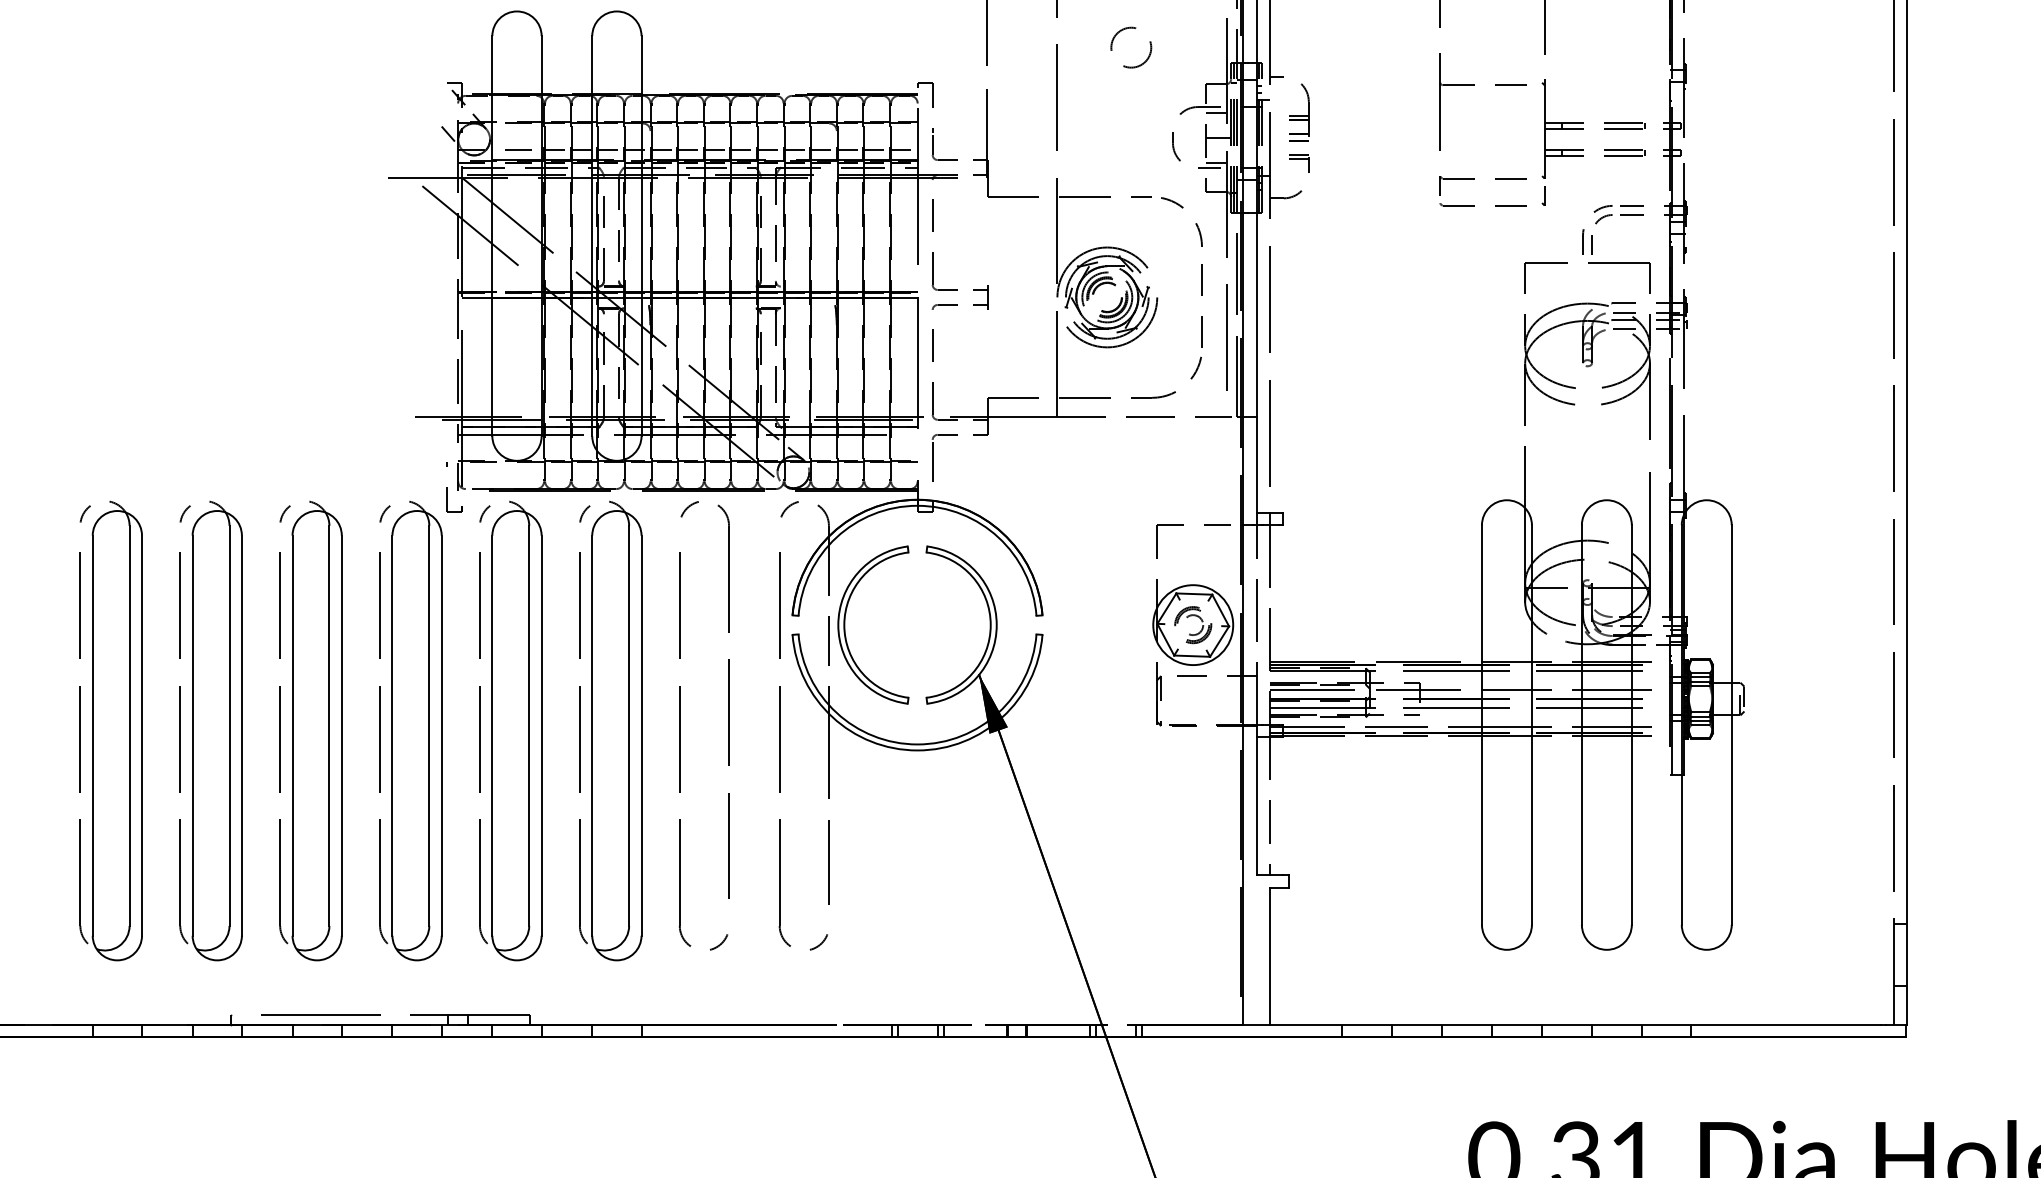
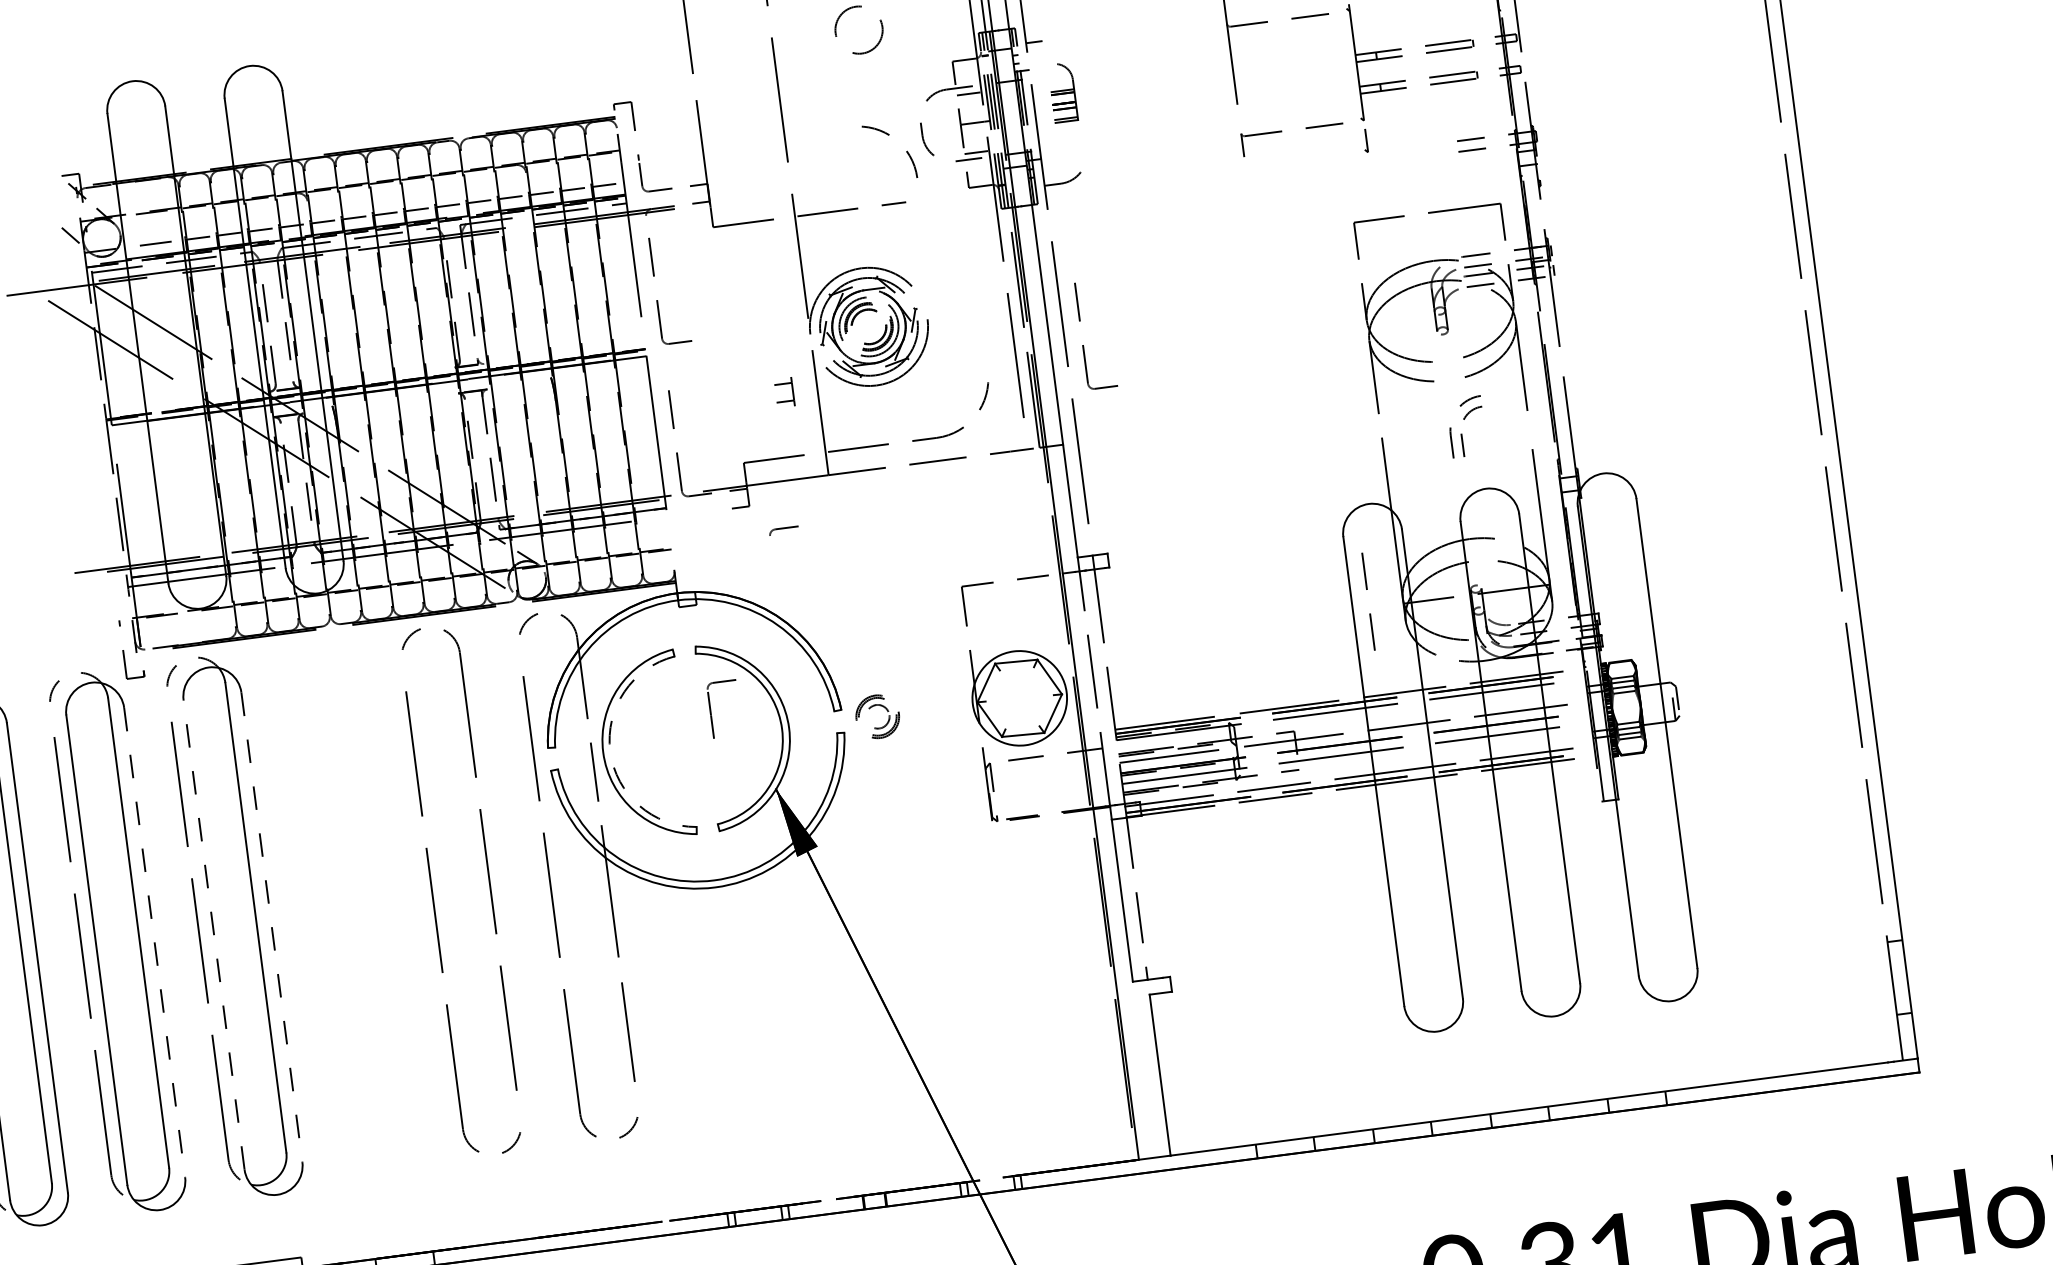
part: (1299, 127) -> (1068, 98), size x0.6
part: (1474, 205) -> (1285, 163), removed
arc: (1182, 208) -> (888, 135), moved
part: (1597, 229) -> (1466, 425), moved
part: (980, 290) -> (783, 384), moved
line: (1201, 295) -> (1366, 589), moved
part: (944, 306) -> (783, 530), moved
part: (1285, 336) -> (1084, 345), added
part: (933, 457) -> (711, 710), moved
arc: (844, 625) -> (610, 751), solid -> dashed
part: (1199, 631) -> (886, 723), moved
part: (610, 730) -> (351, 910), removed
line: (492, 735) -> (214, 934), solid -> dashed
line: (441, 736) -> (154, 943), solid -> dashed
line: (541, 736) -> (271, 928), solid -> dashed

